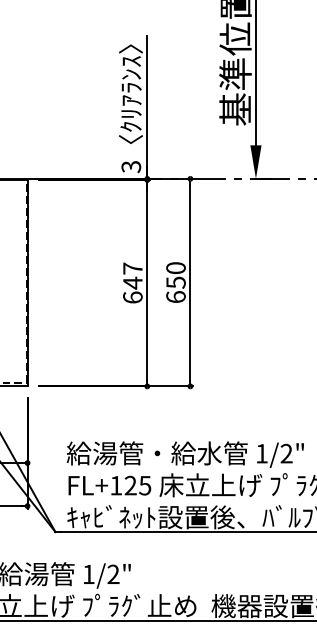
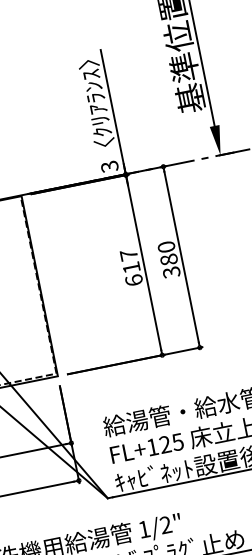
text: (132, 282) -> (131, 267), 647 -> 617
text: (175, 289) -> (169, 265), 650 -> 380

